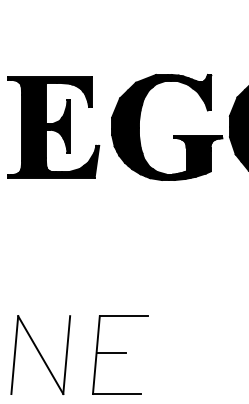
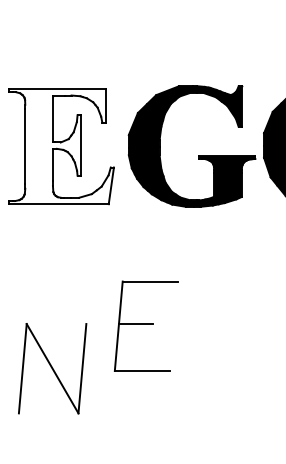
fill: (53, 127) -> (61, 146), removed
part: (40, 354) -> (52, 368), moved
part: (120, 354) -> (146, 325), moved

